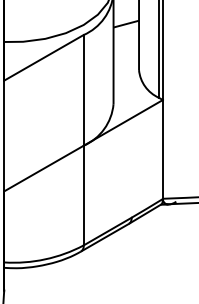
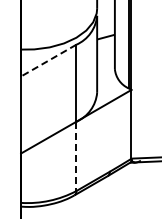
line: (43, 57) -> (48, 60), solid -> dashed
line: (83, 195) -> (76, 156), solid -> dashed

